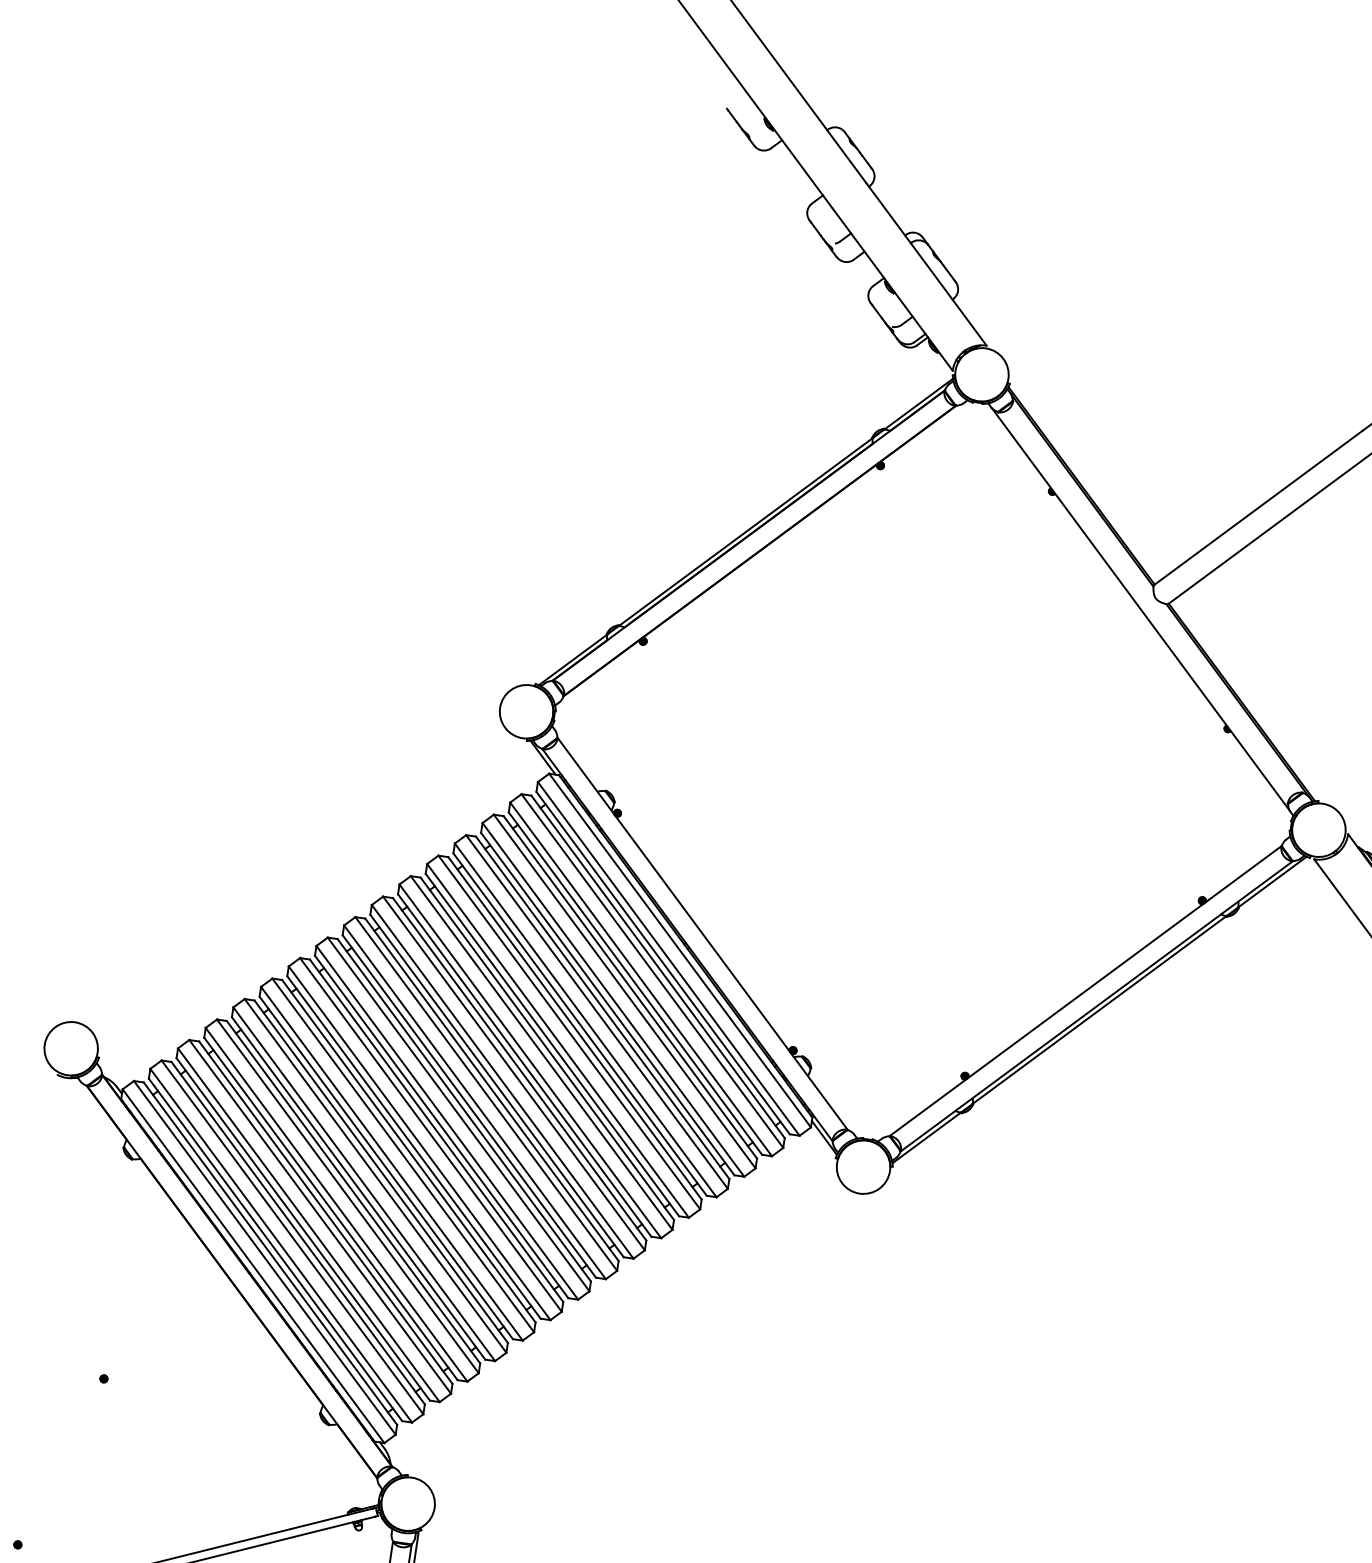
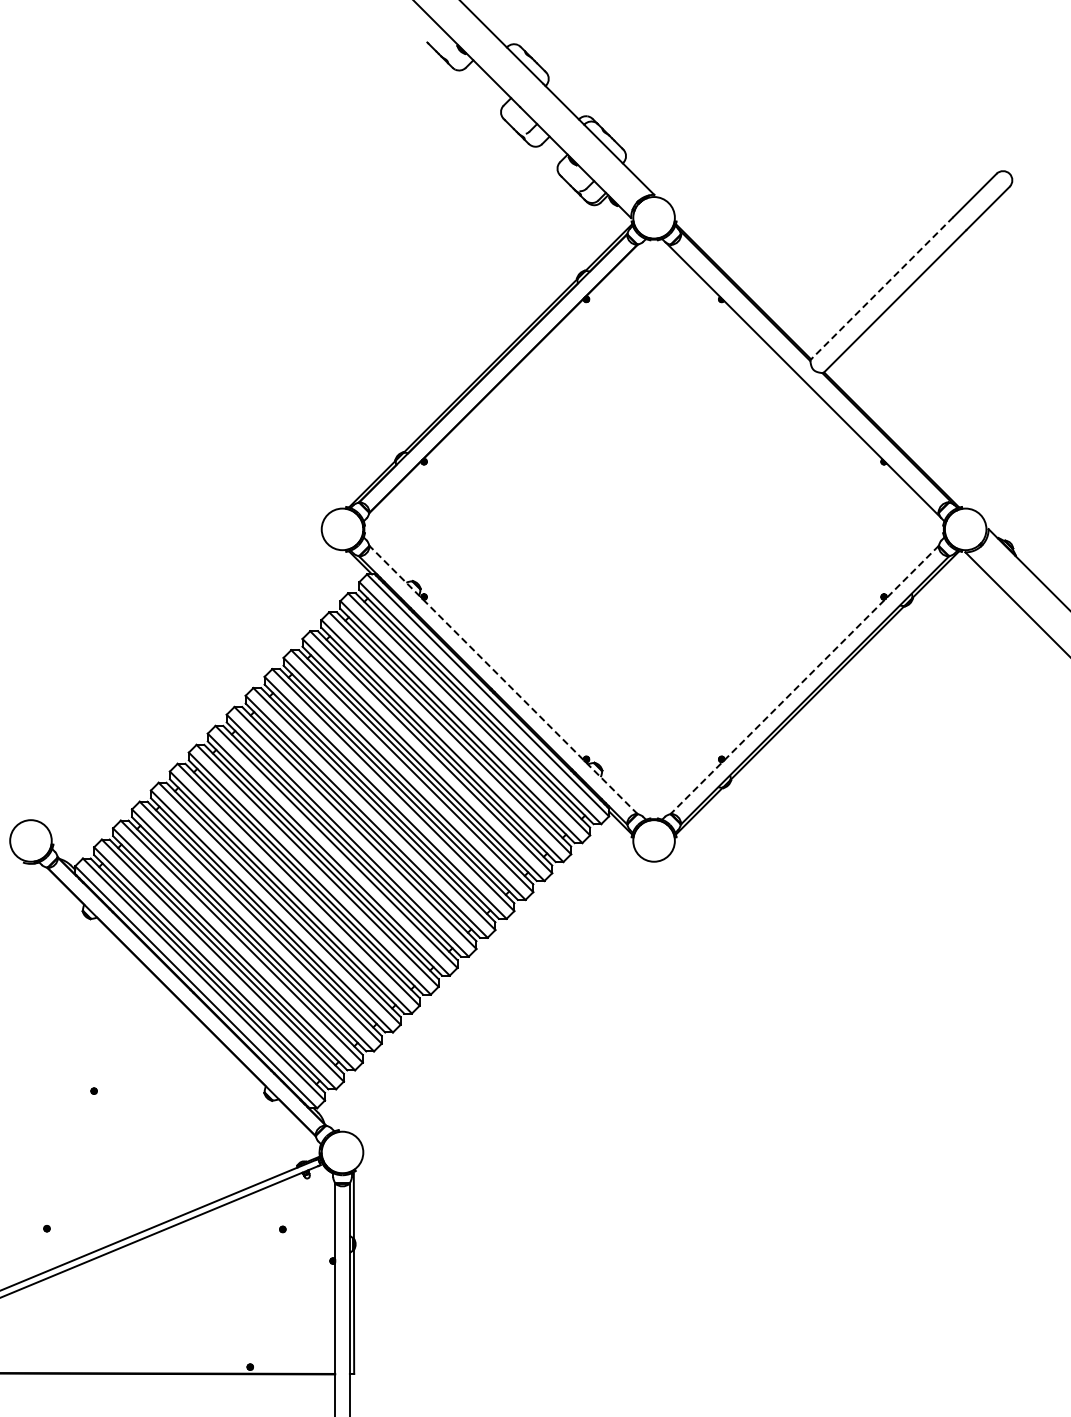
line: (1258, 508) -> (882, 288), solid -> dashed
line: (702, 933) -> (503, 679), solid -> dashed
line: (1085, 991) -> (804, 680), solid -> dashed

